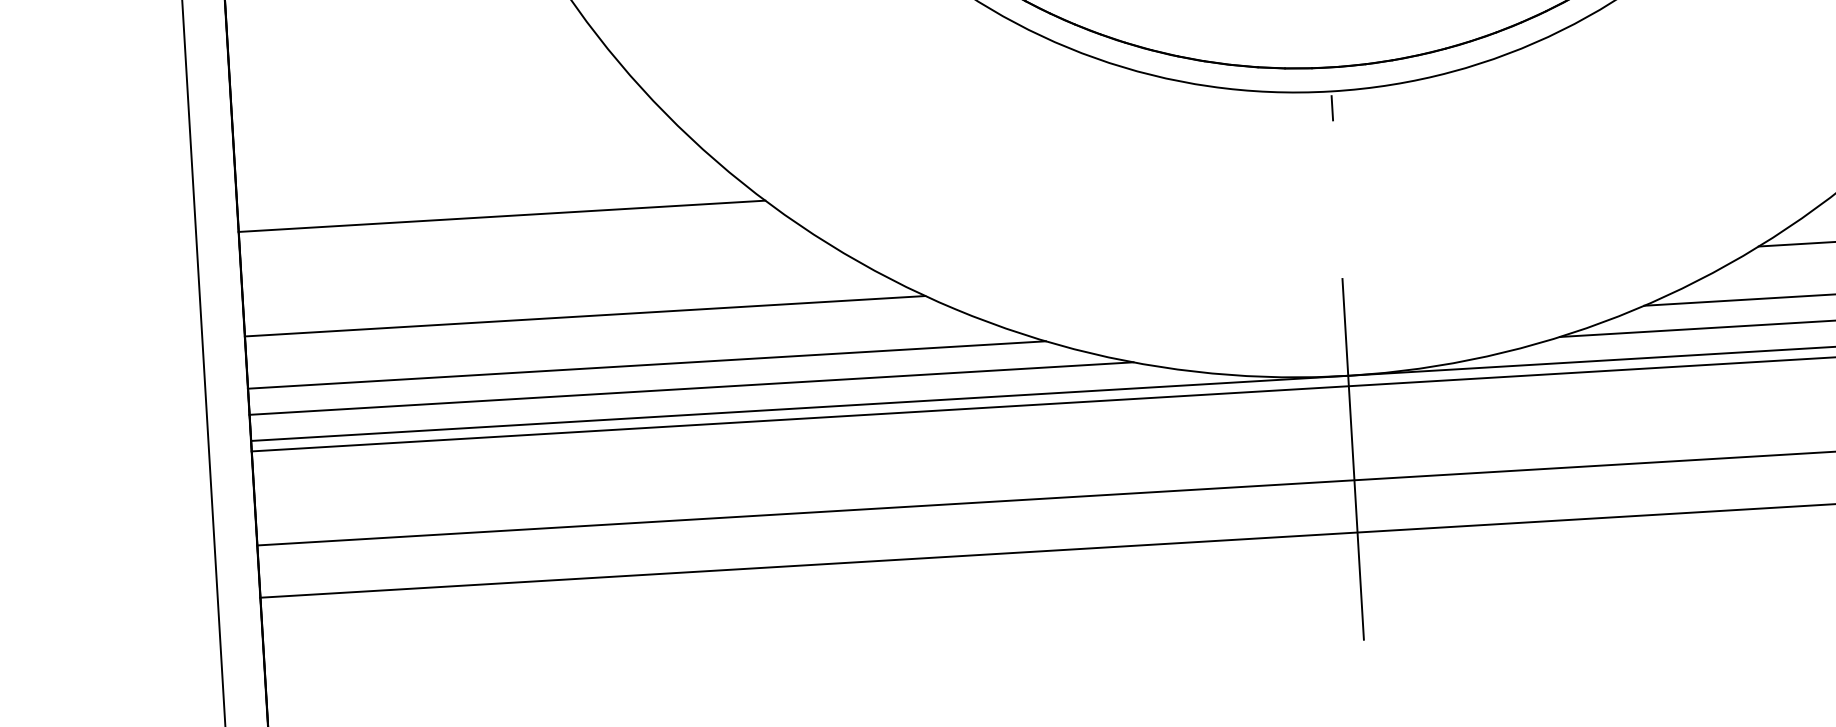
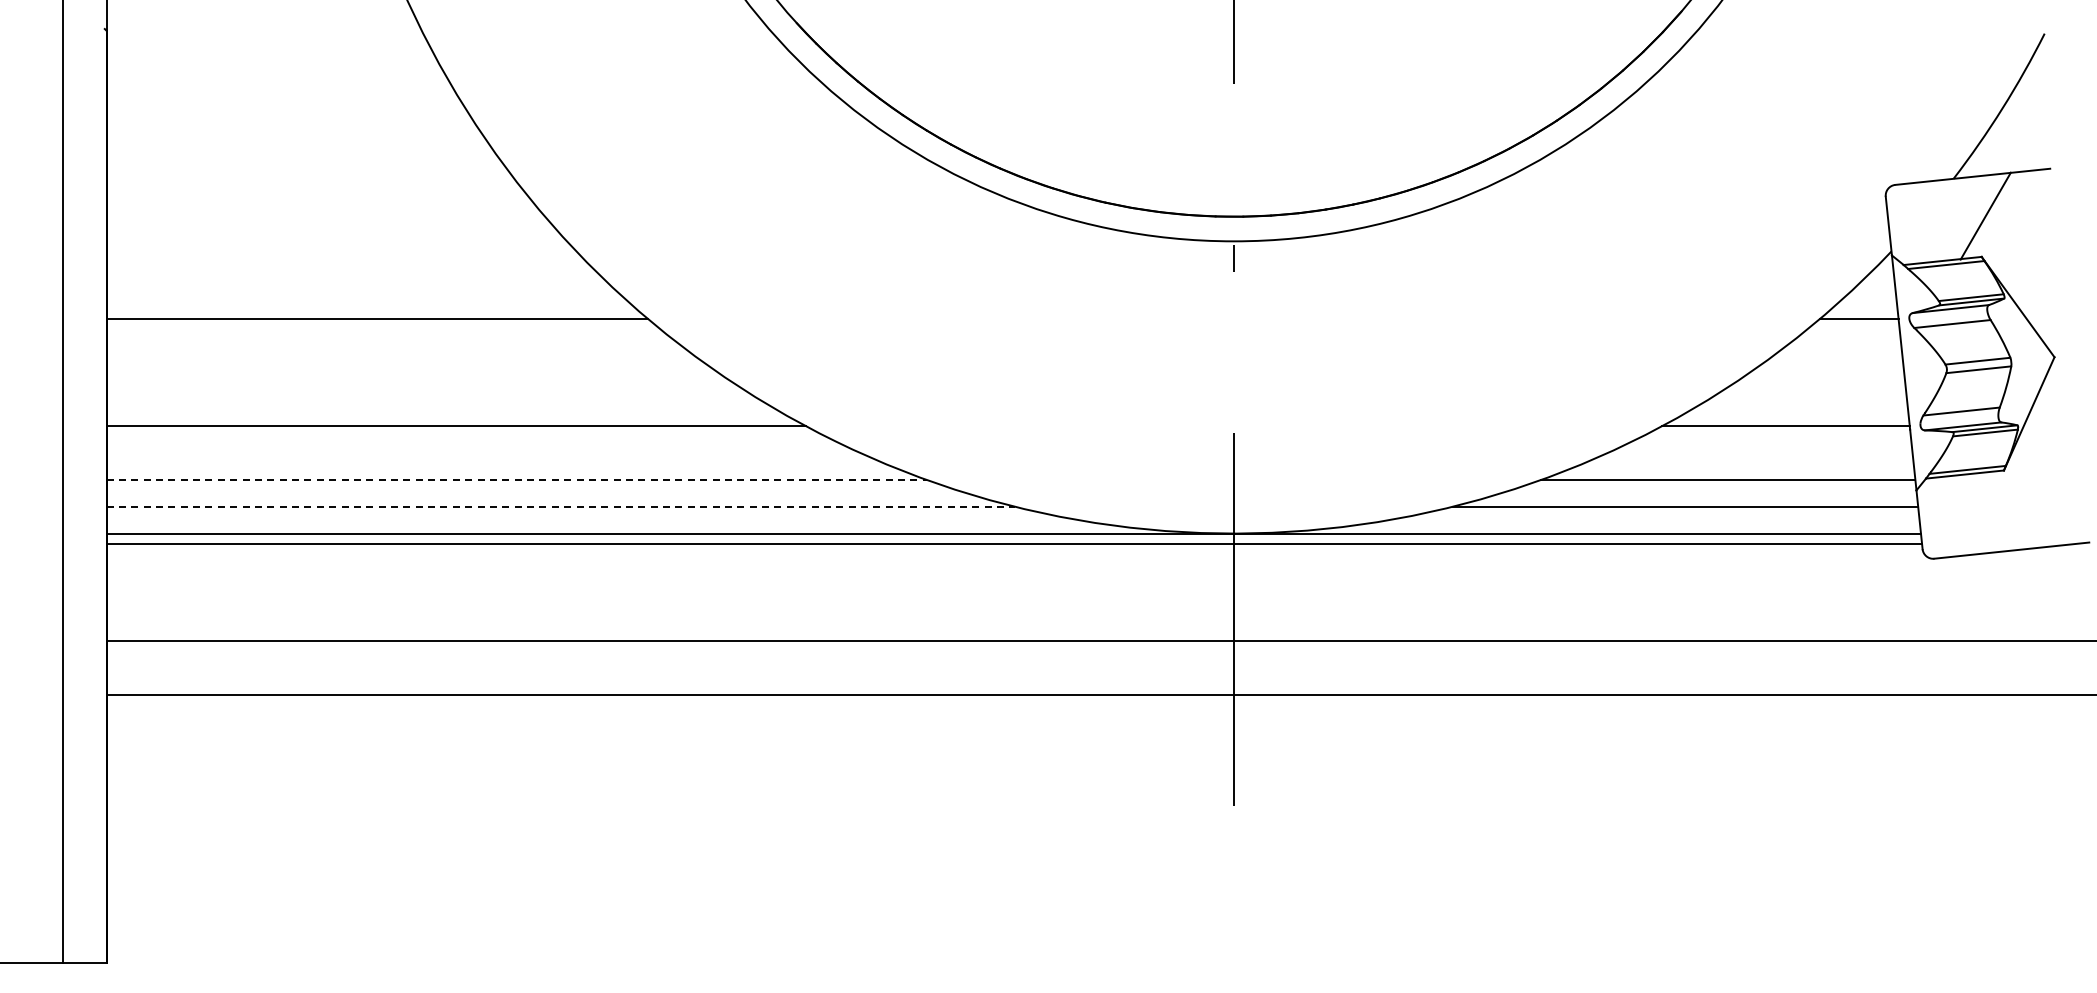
line: (646, 364) -> (516, 479), solid -> dashed
line: (692, 388) -> (561, 506), solid -> dashed

